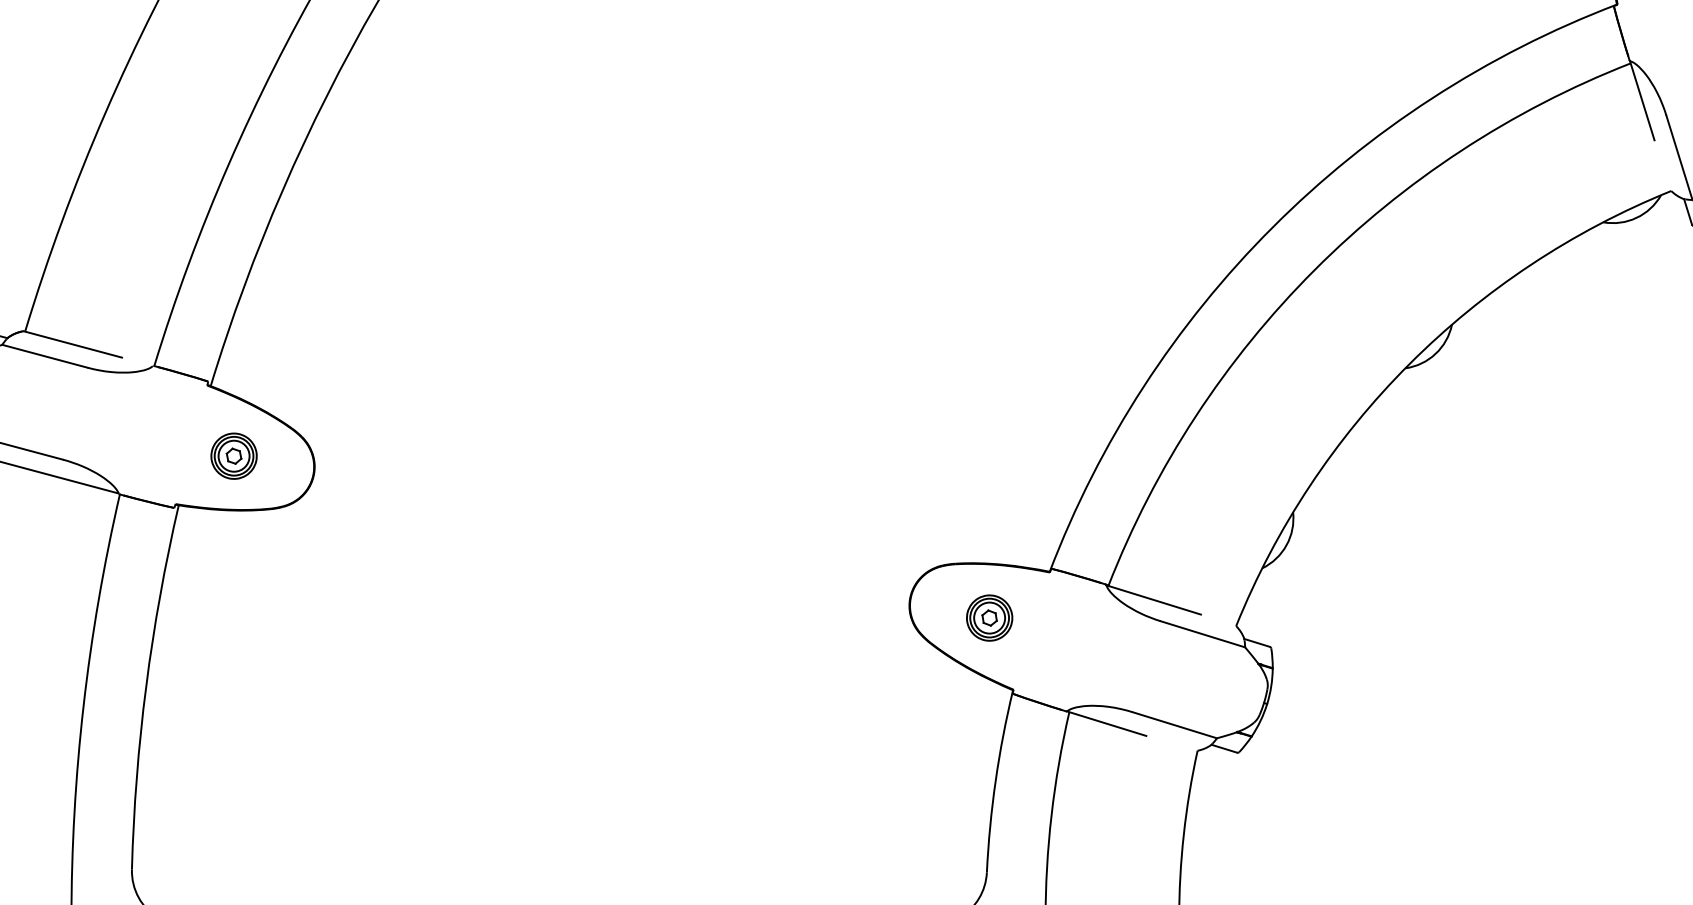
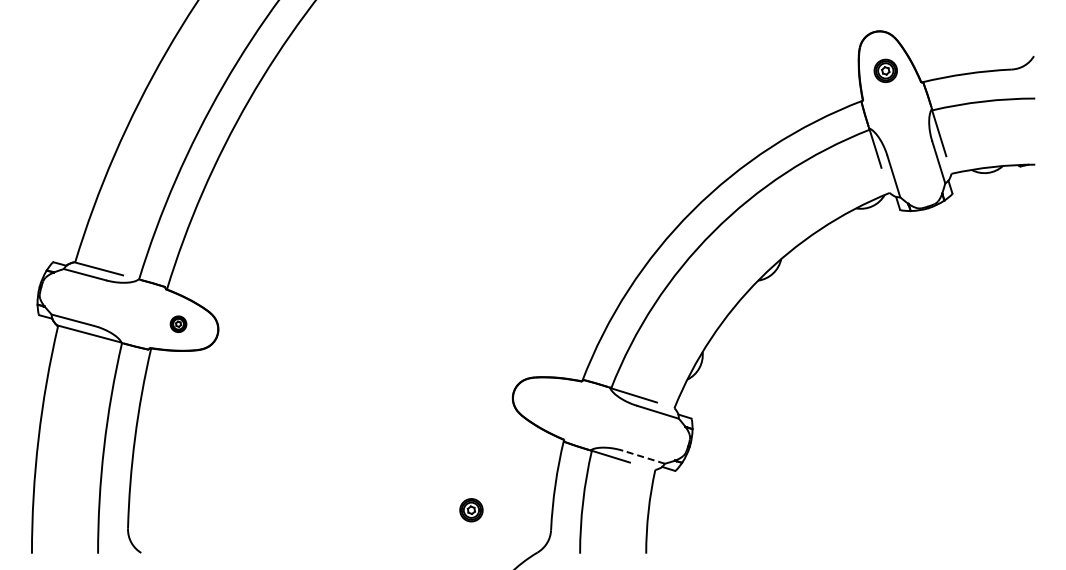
part: (233, 456) -> (178, 324), size x0.7
part: (989, 618) -> (471, 510), moved
line: (1175, 725) -> (644, 457), solid -> dashed

